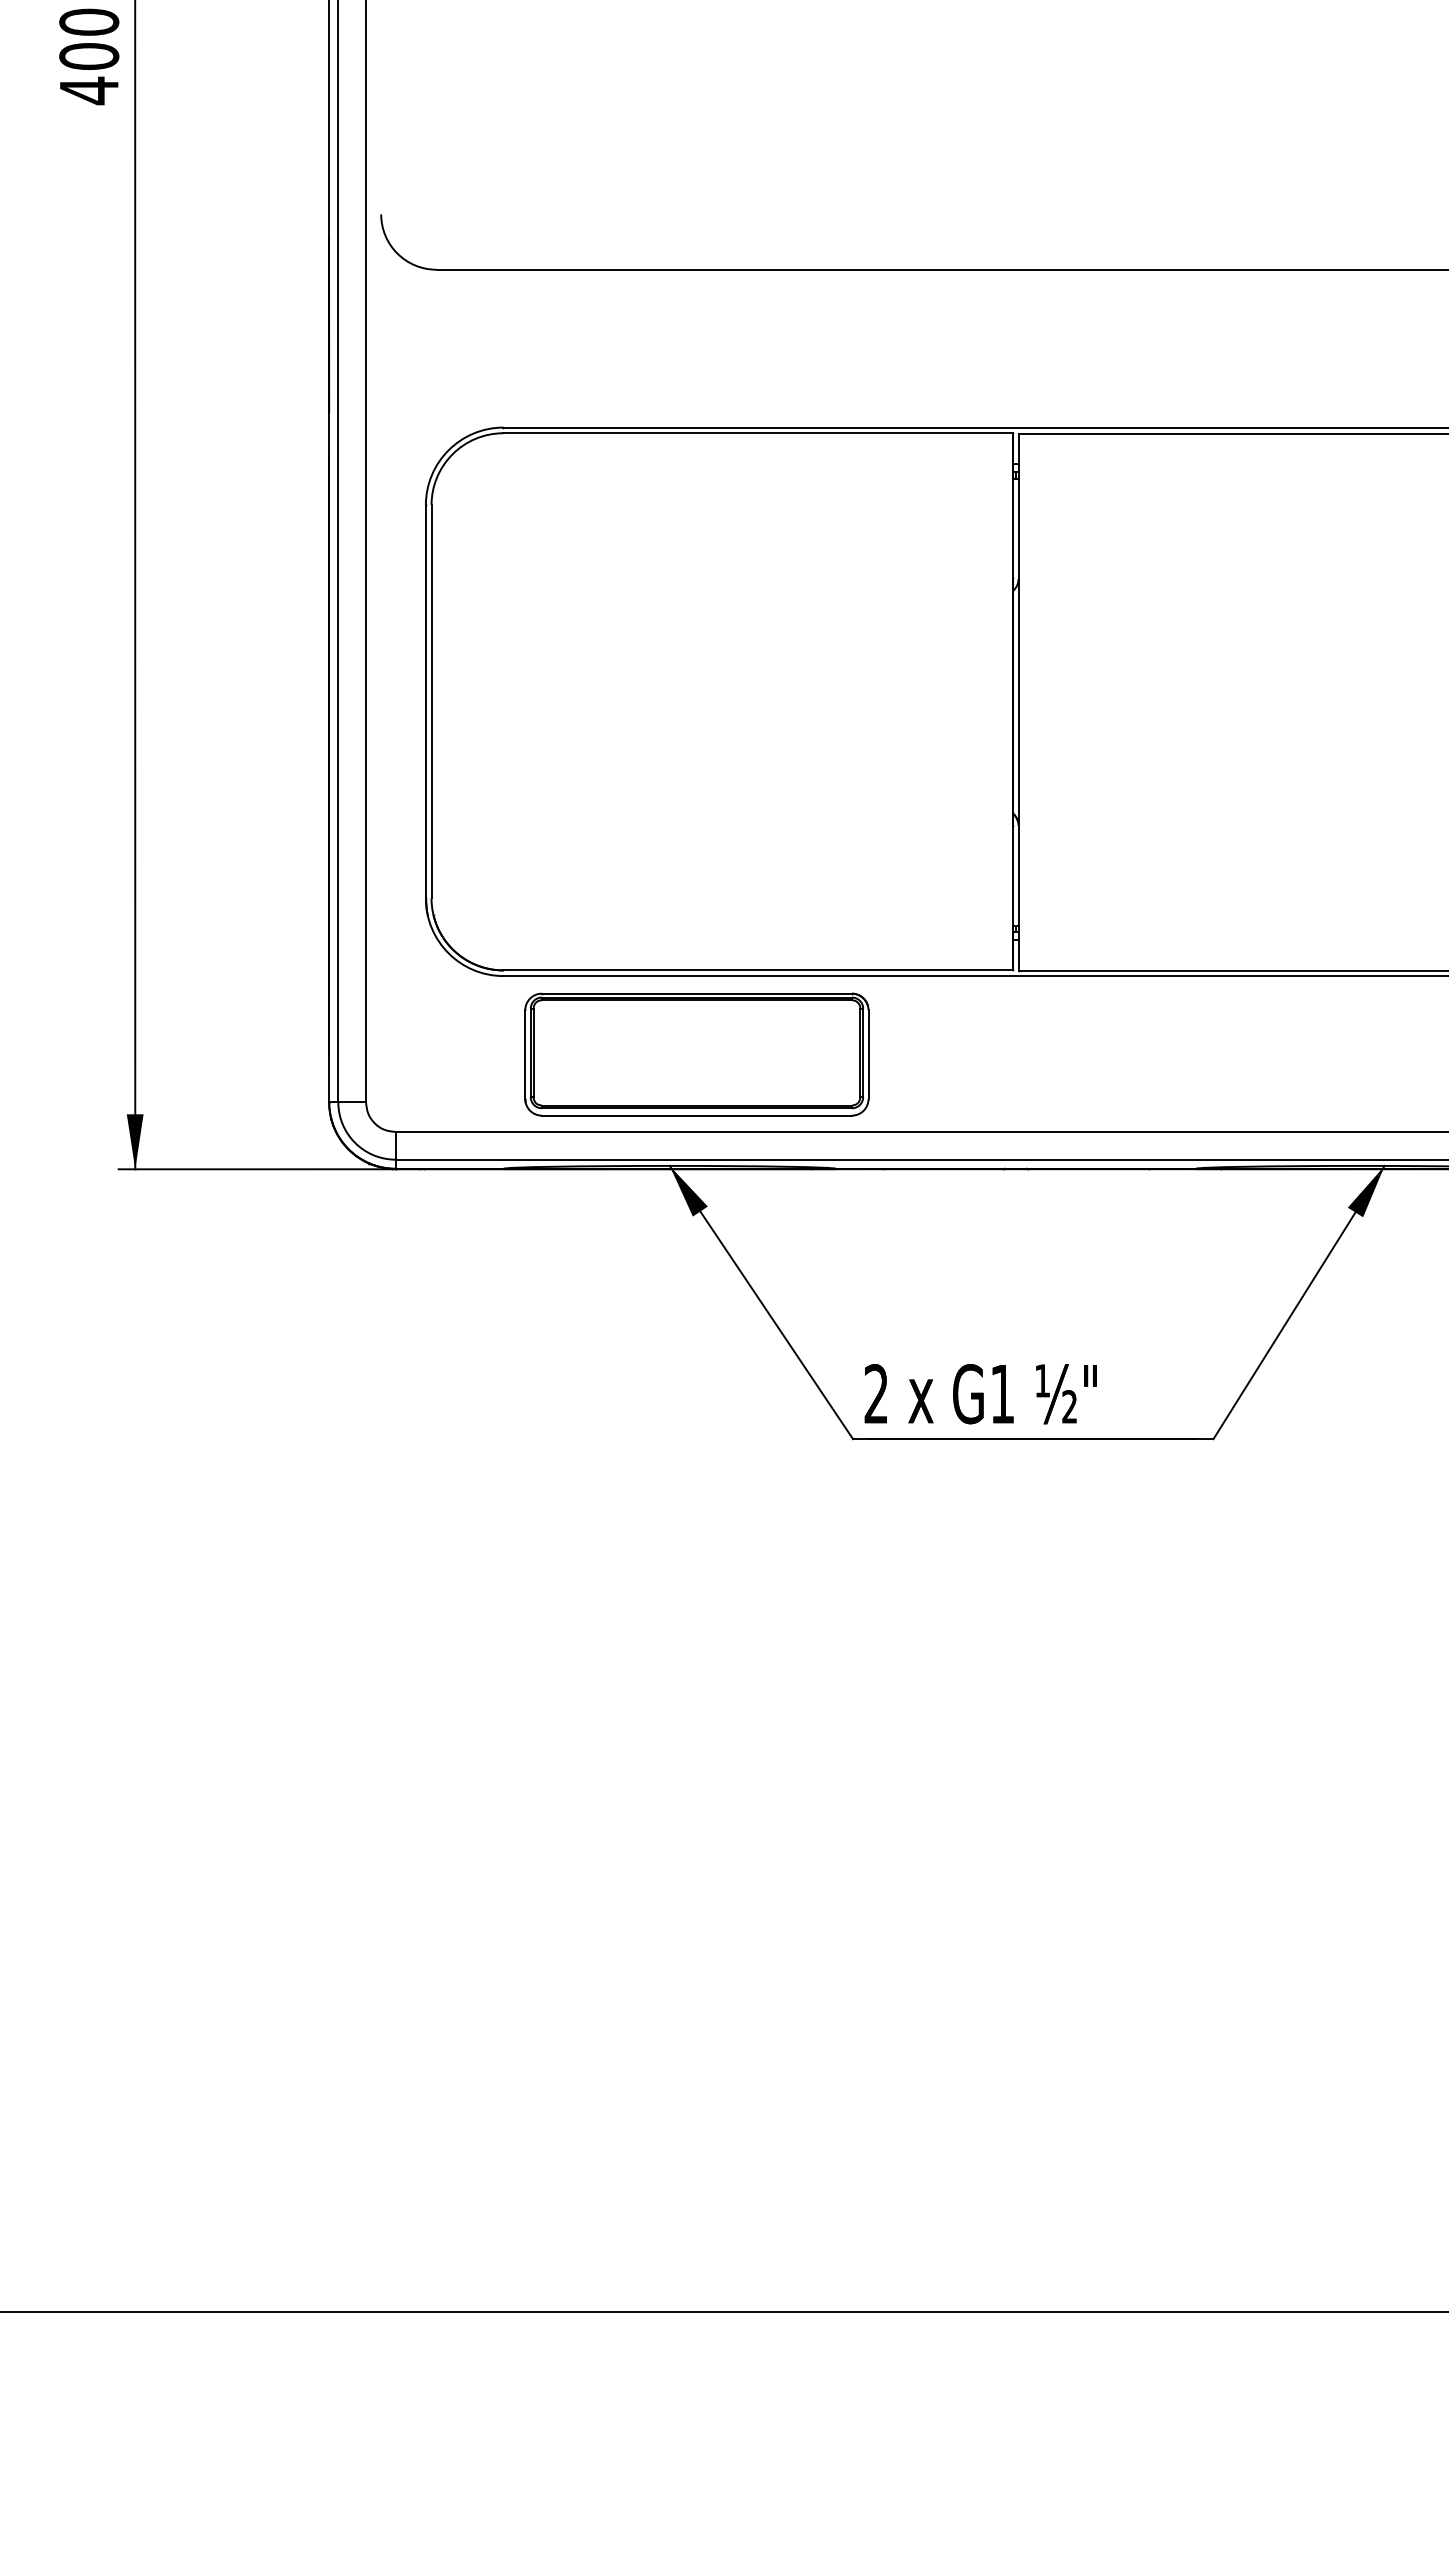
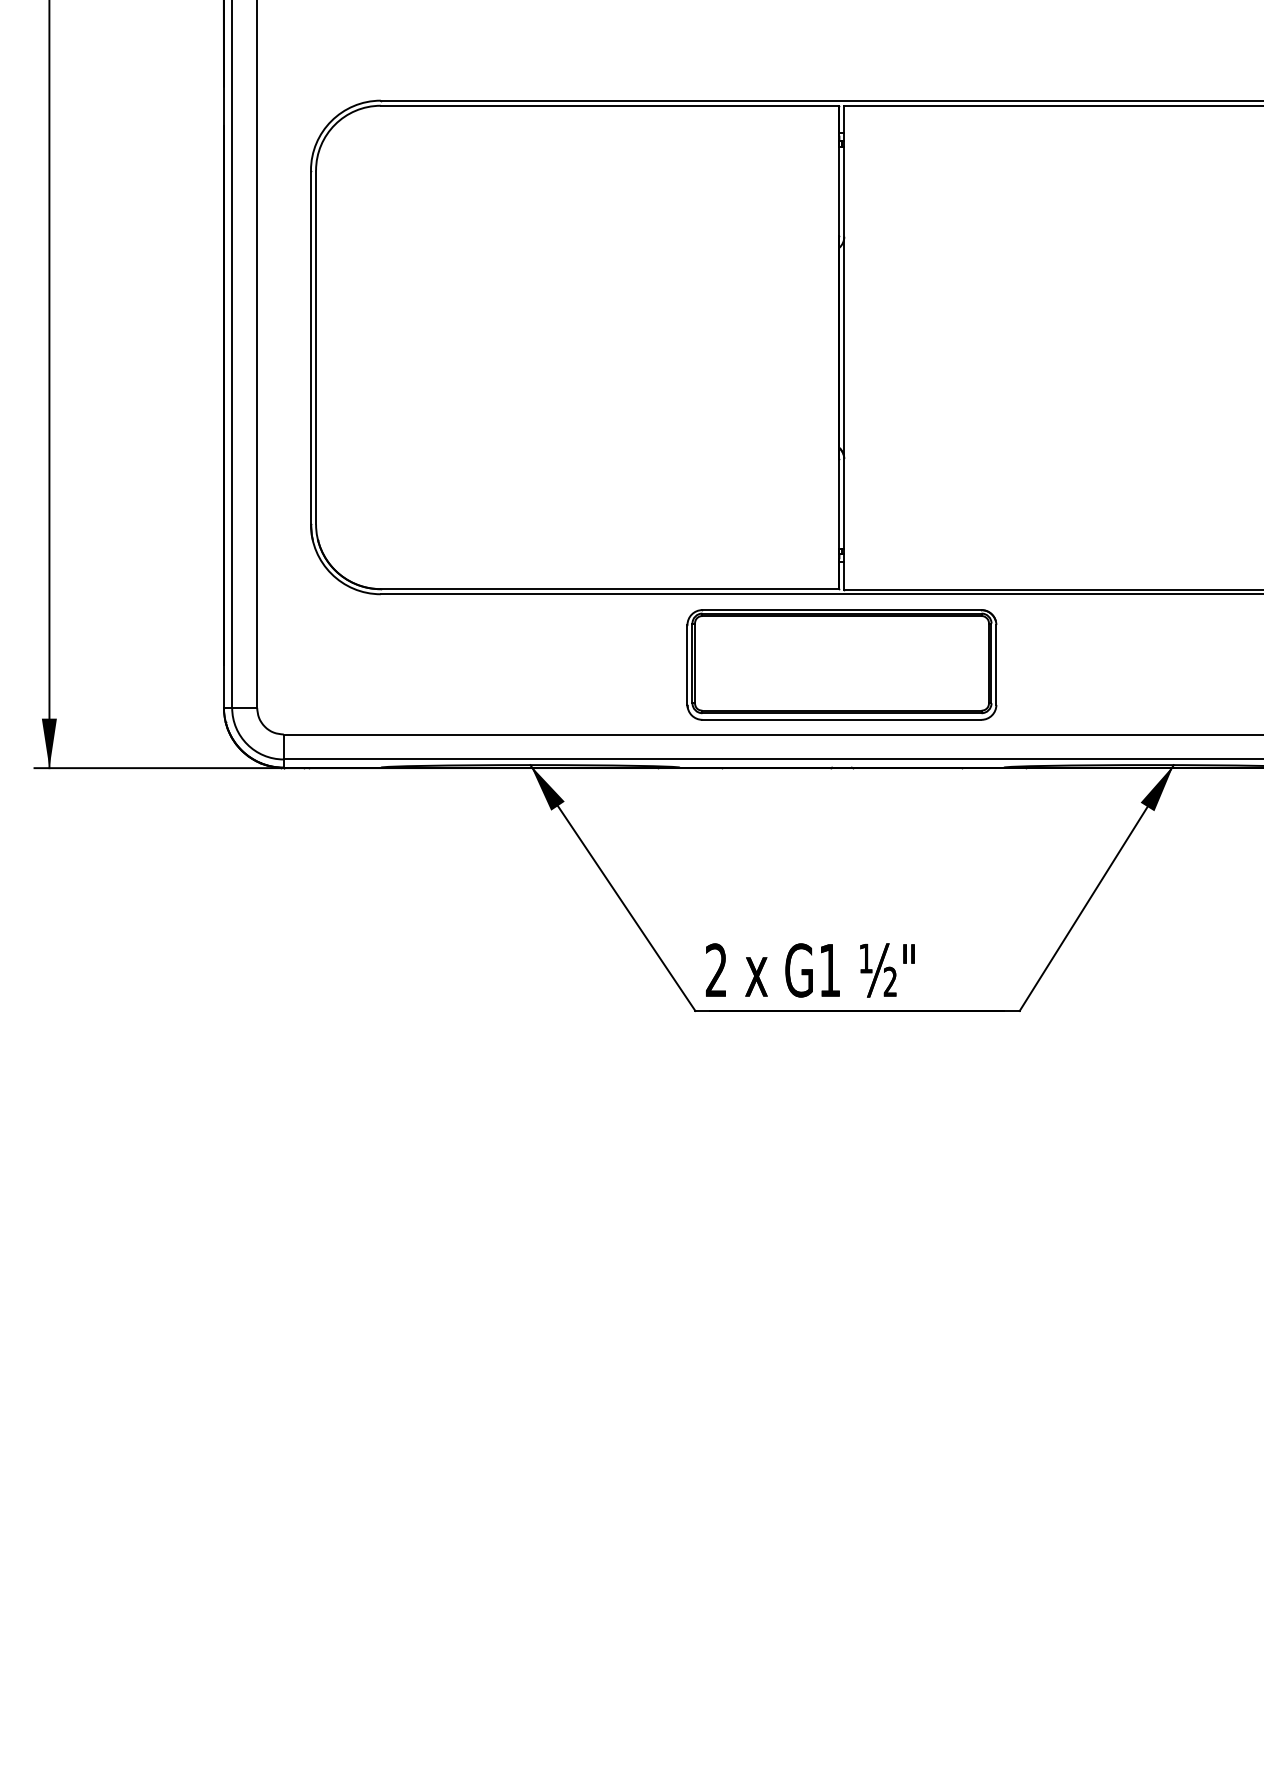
part: (696, 1054) -> (841, 664), moved

